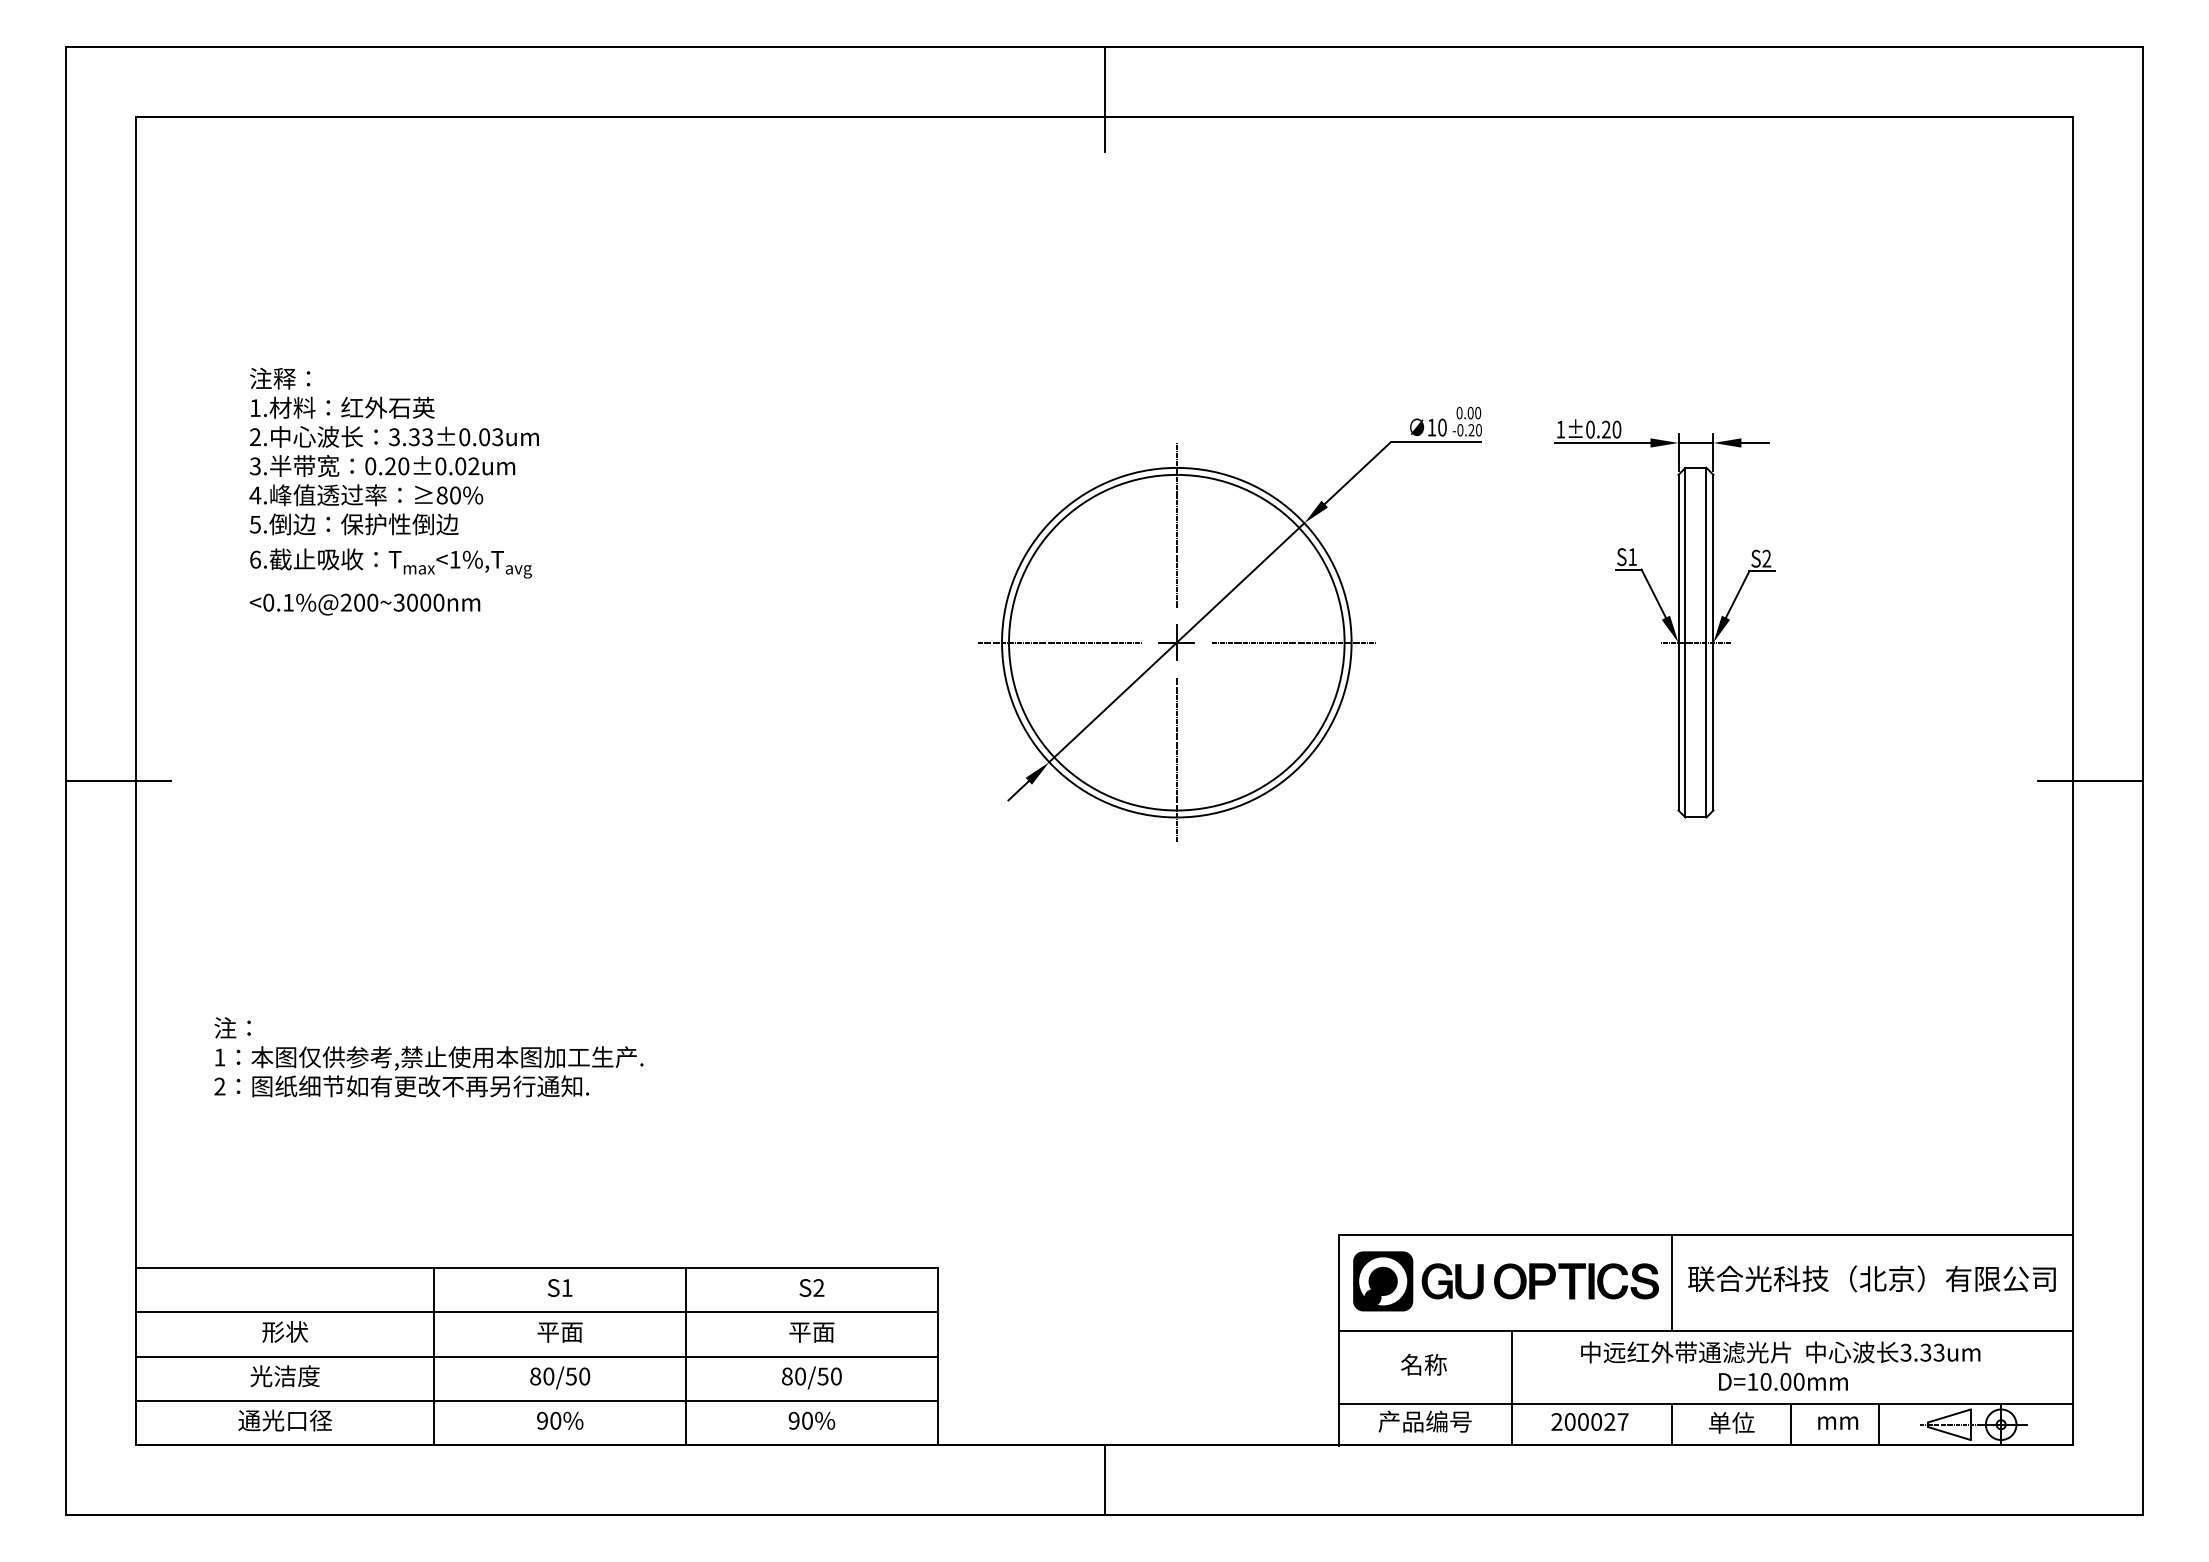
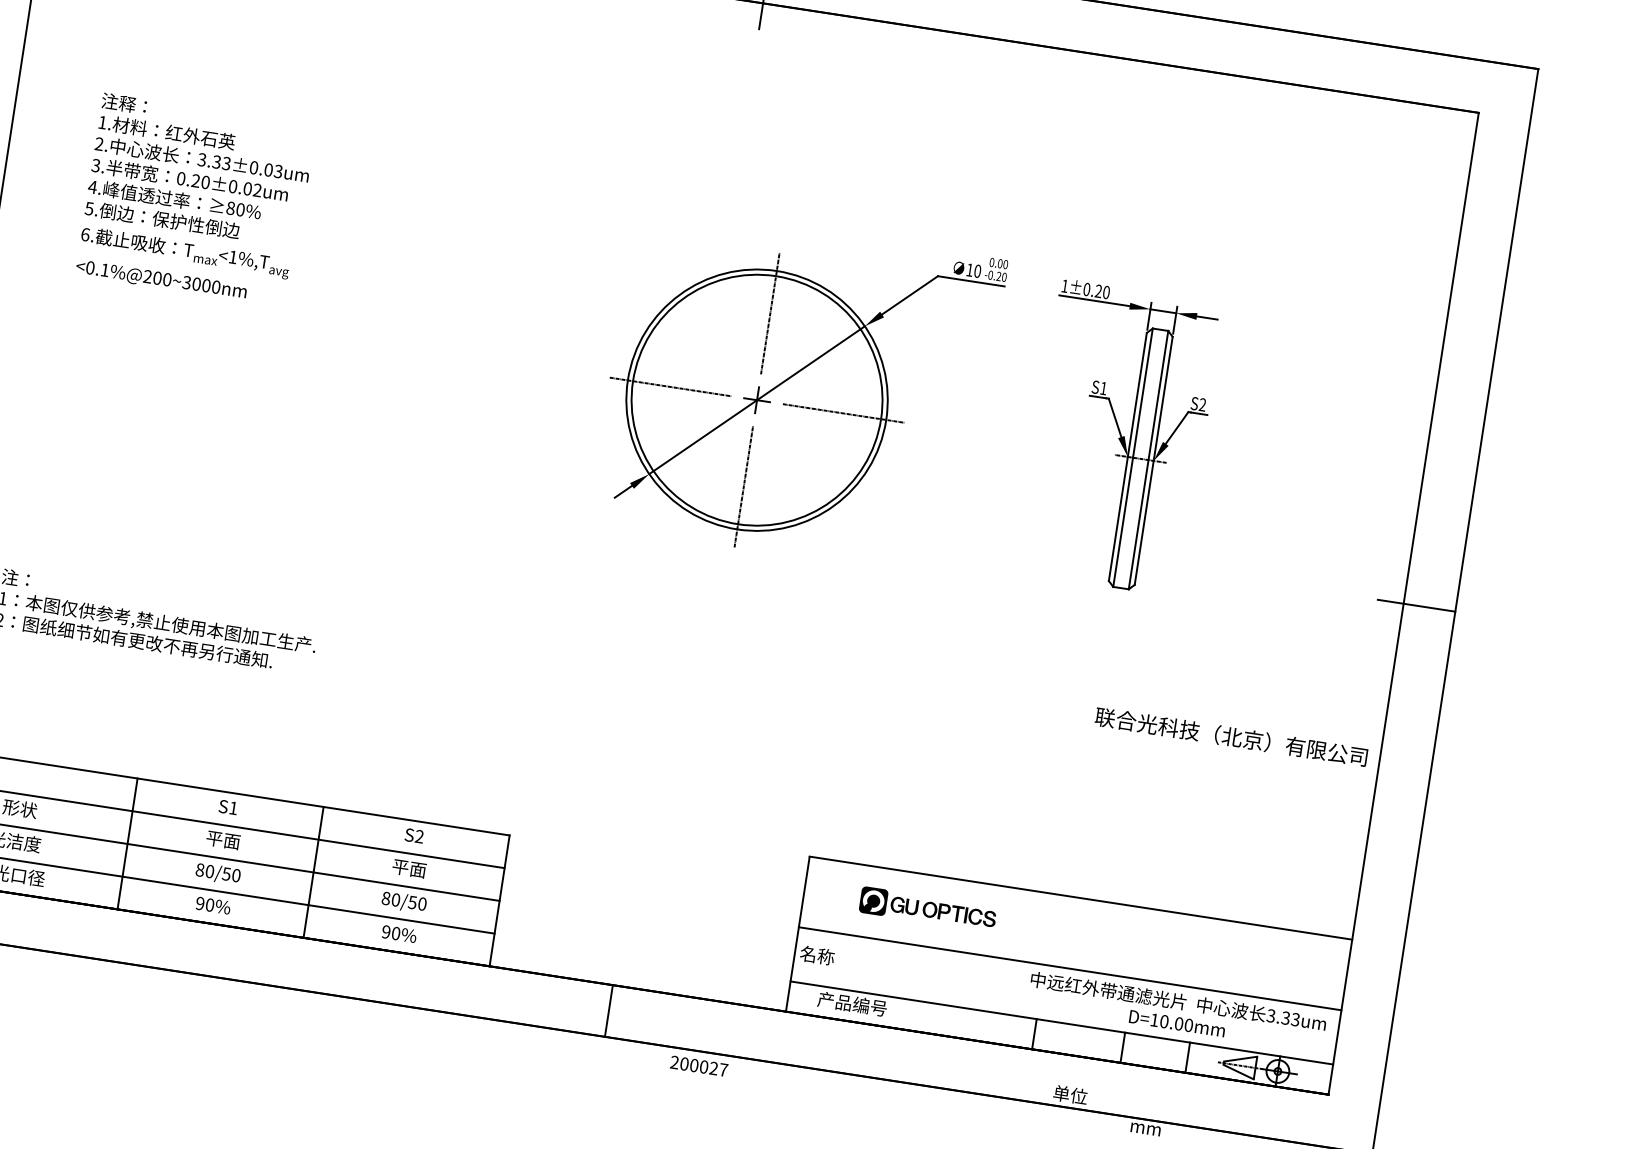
text: (1871, 1278) -> (1231, 736), moved
part: (1505, 1281) -> (927, 909), size x0.6
line: (1671, 1282) -> (1050, 929), removed
text: (1423, 1364) -> (817, 955), moved
text: (1780, 1365) -> (1176, 1011), moved
line: (1511, 1387) -> (920, 988), removed
text: (1589, 1421) -> (698, 1065), moved
text: (1731, 1422) -> (1070, 1094), moved
text: (1838, 1422) -> (1146, 1129), moved

